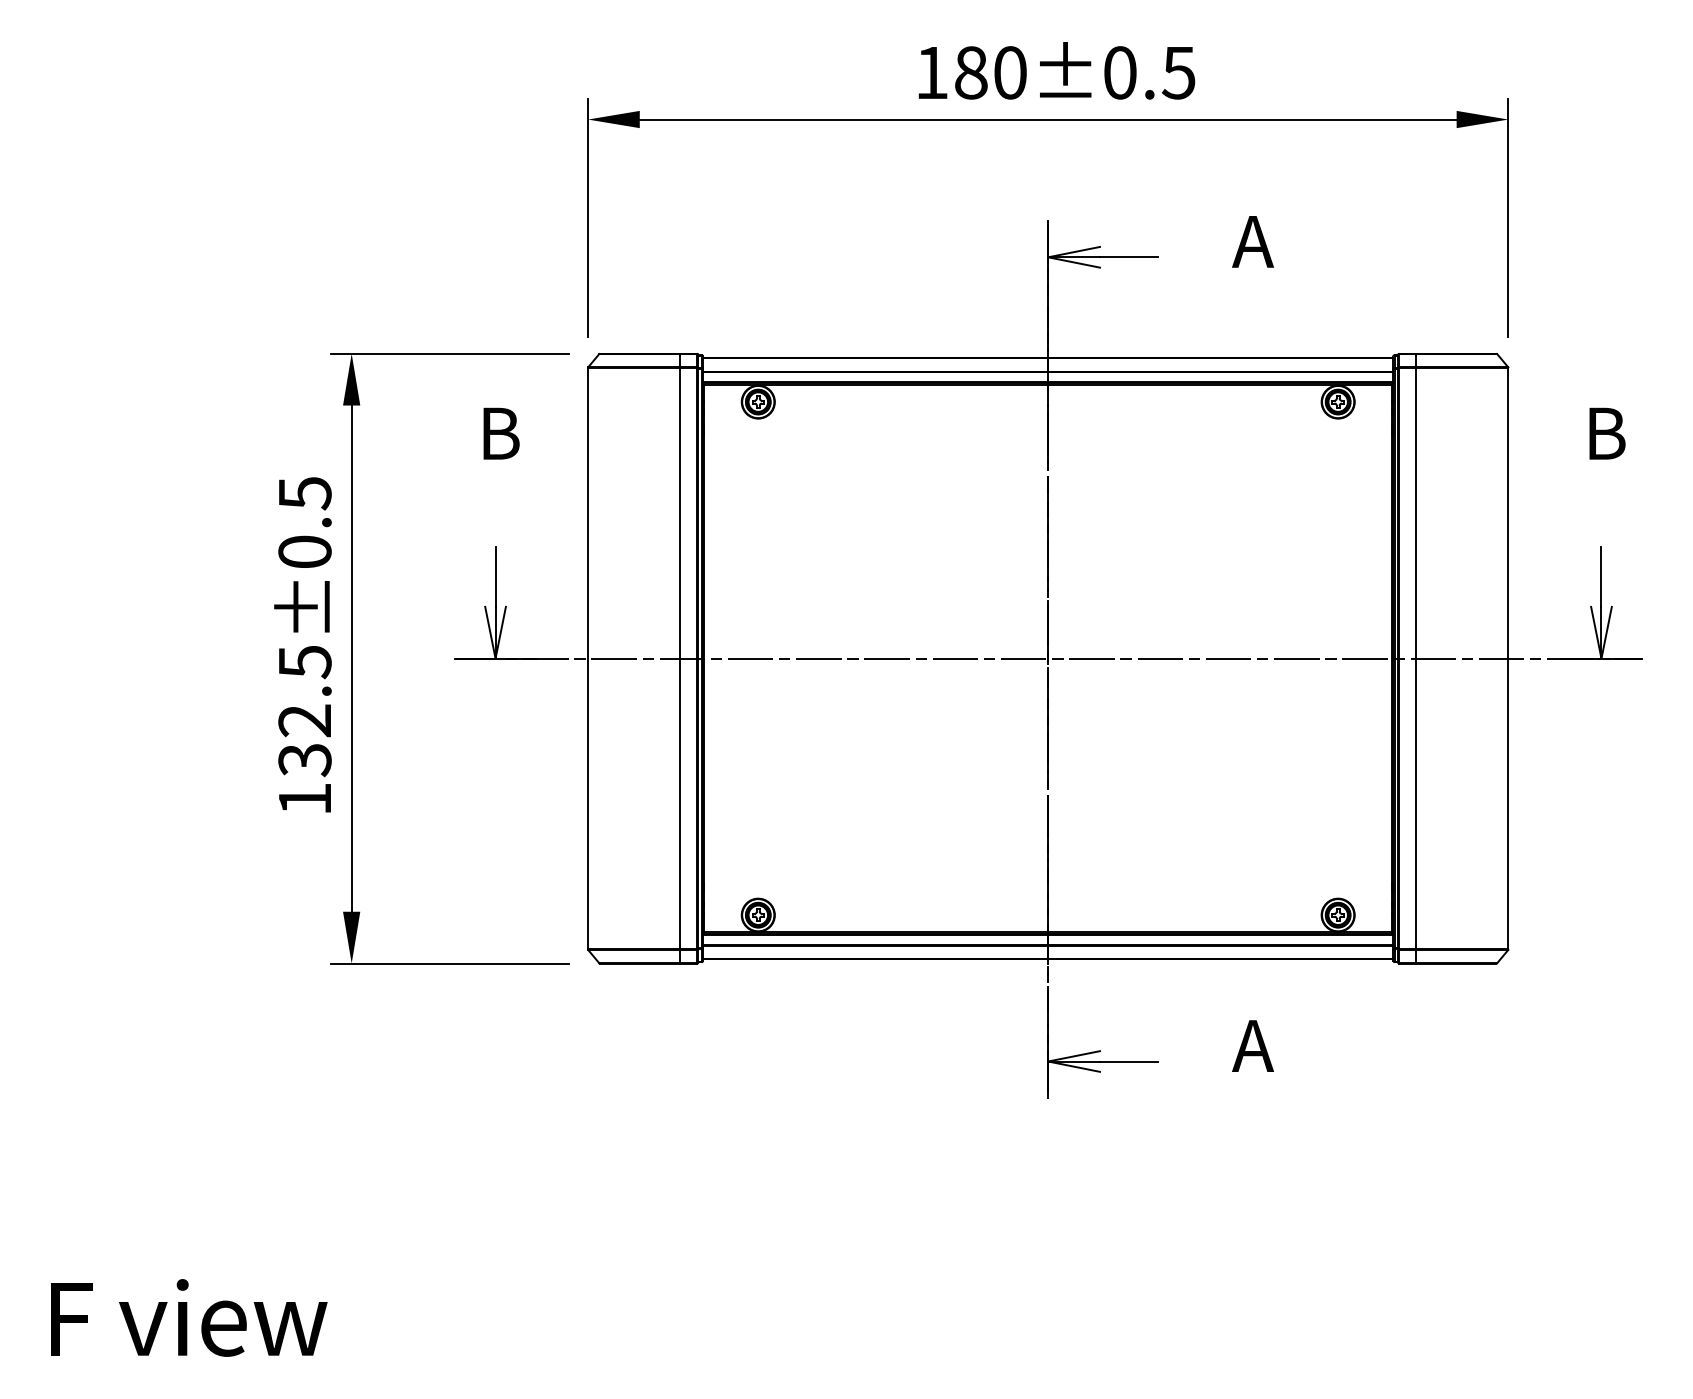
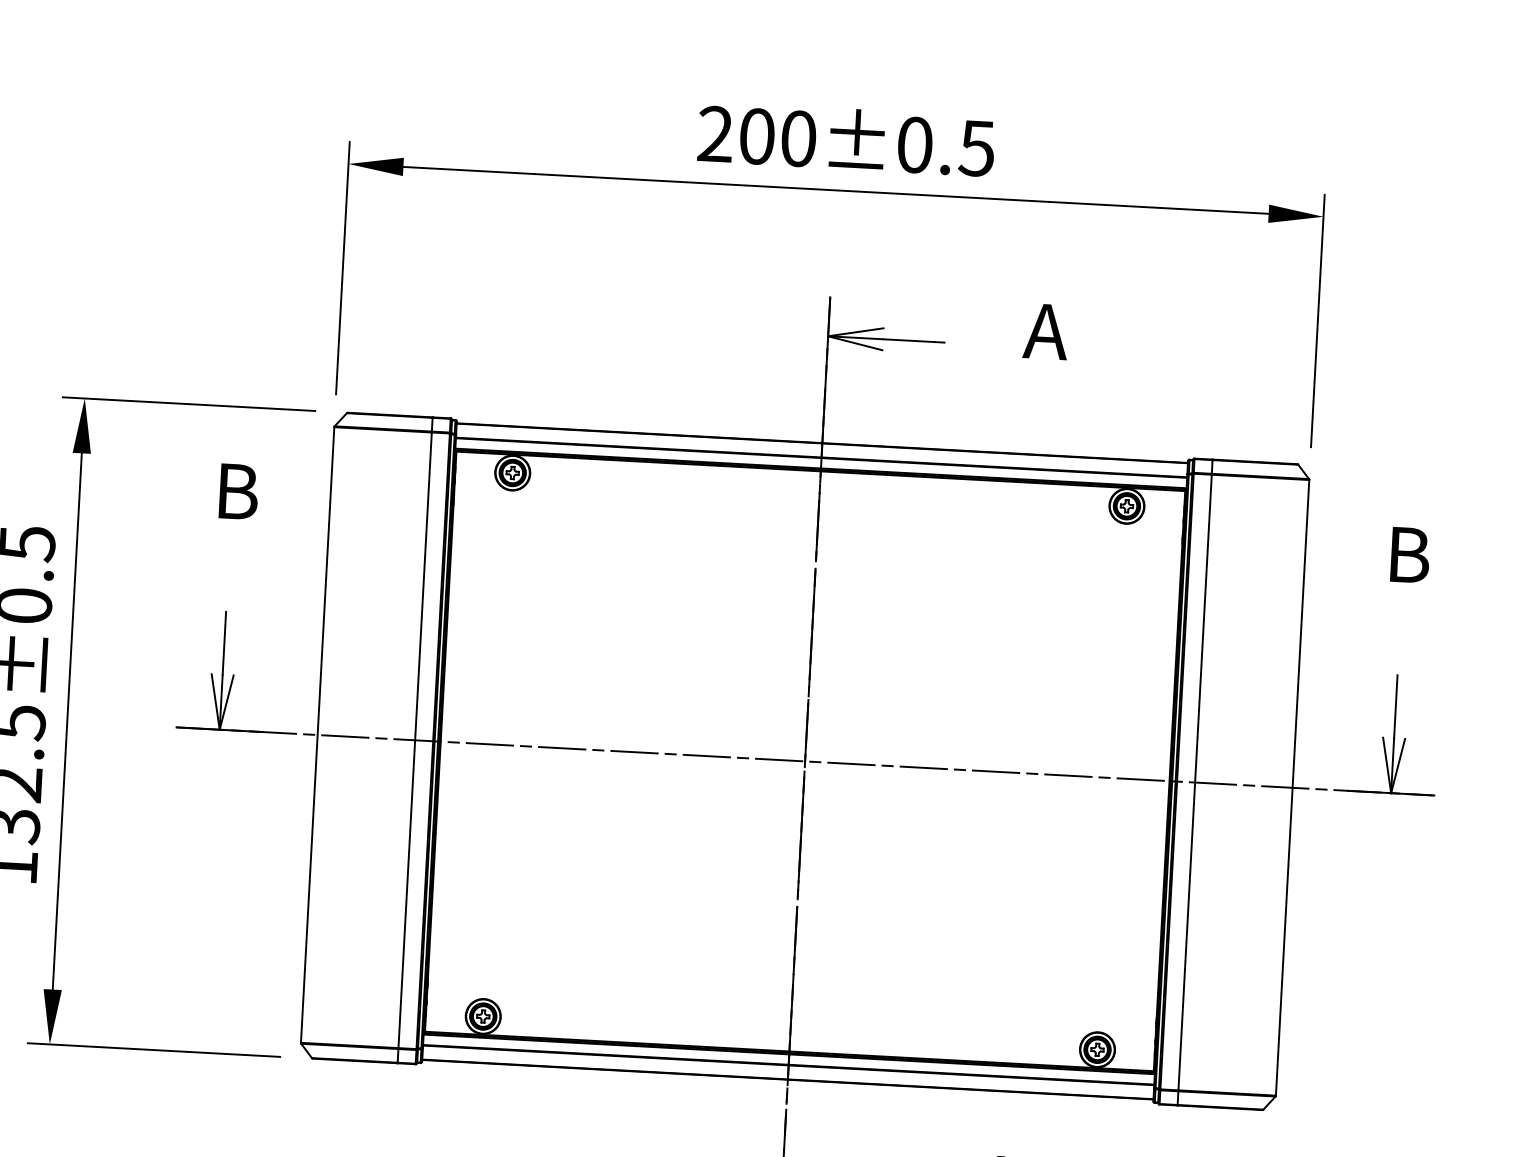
text: (951, 72) -> (736, 135), 180±0.5 -> 200±0.5

